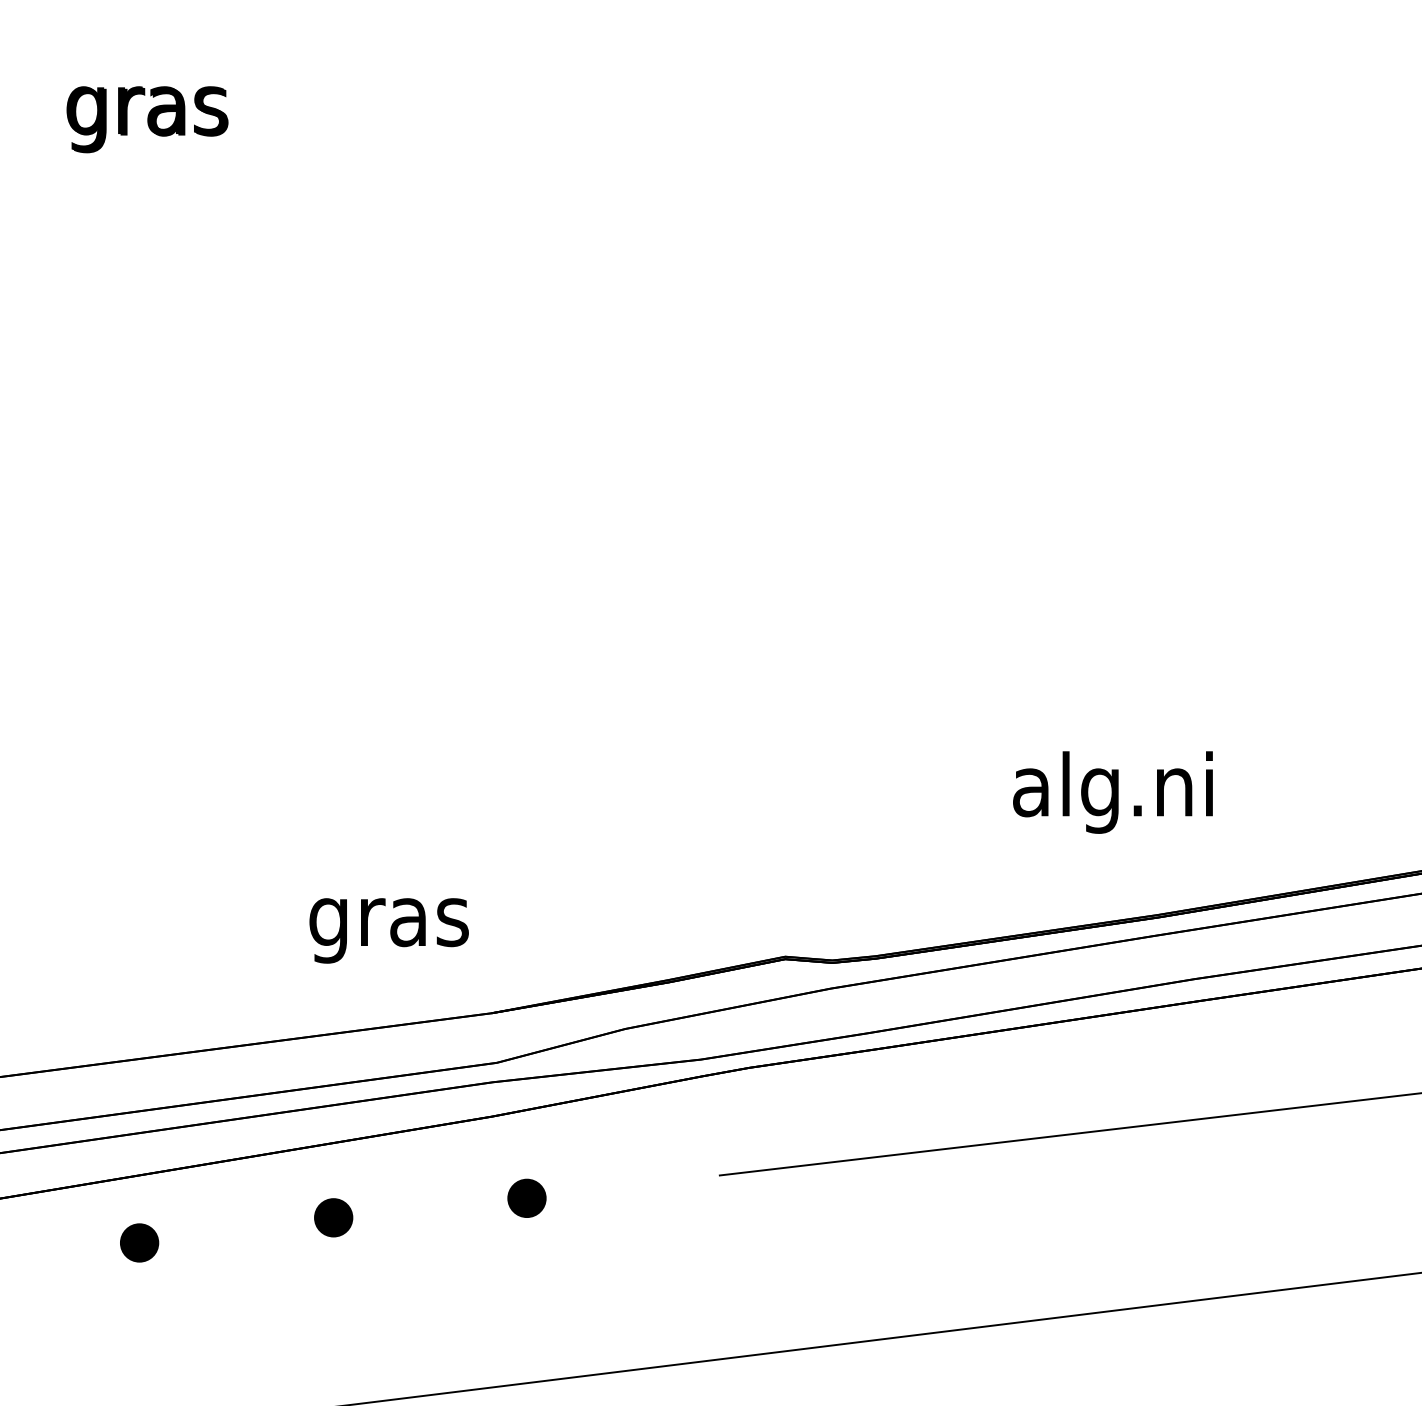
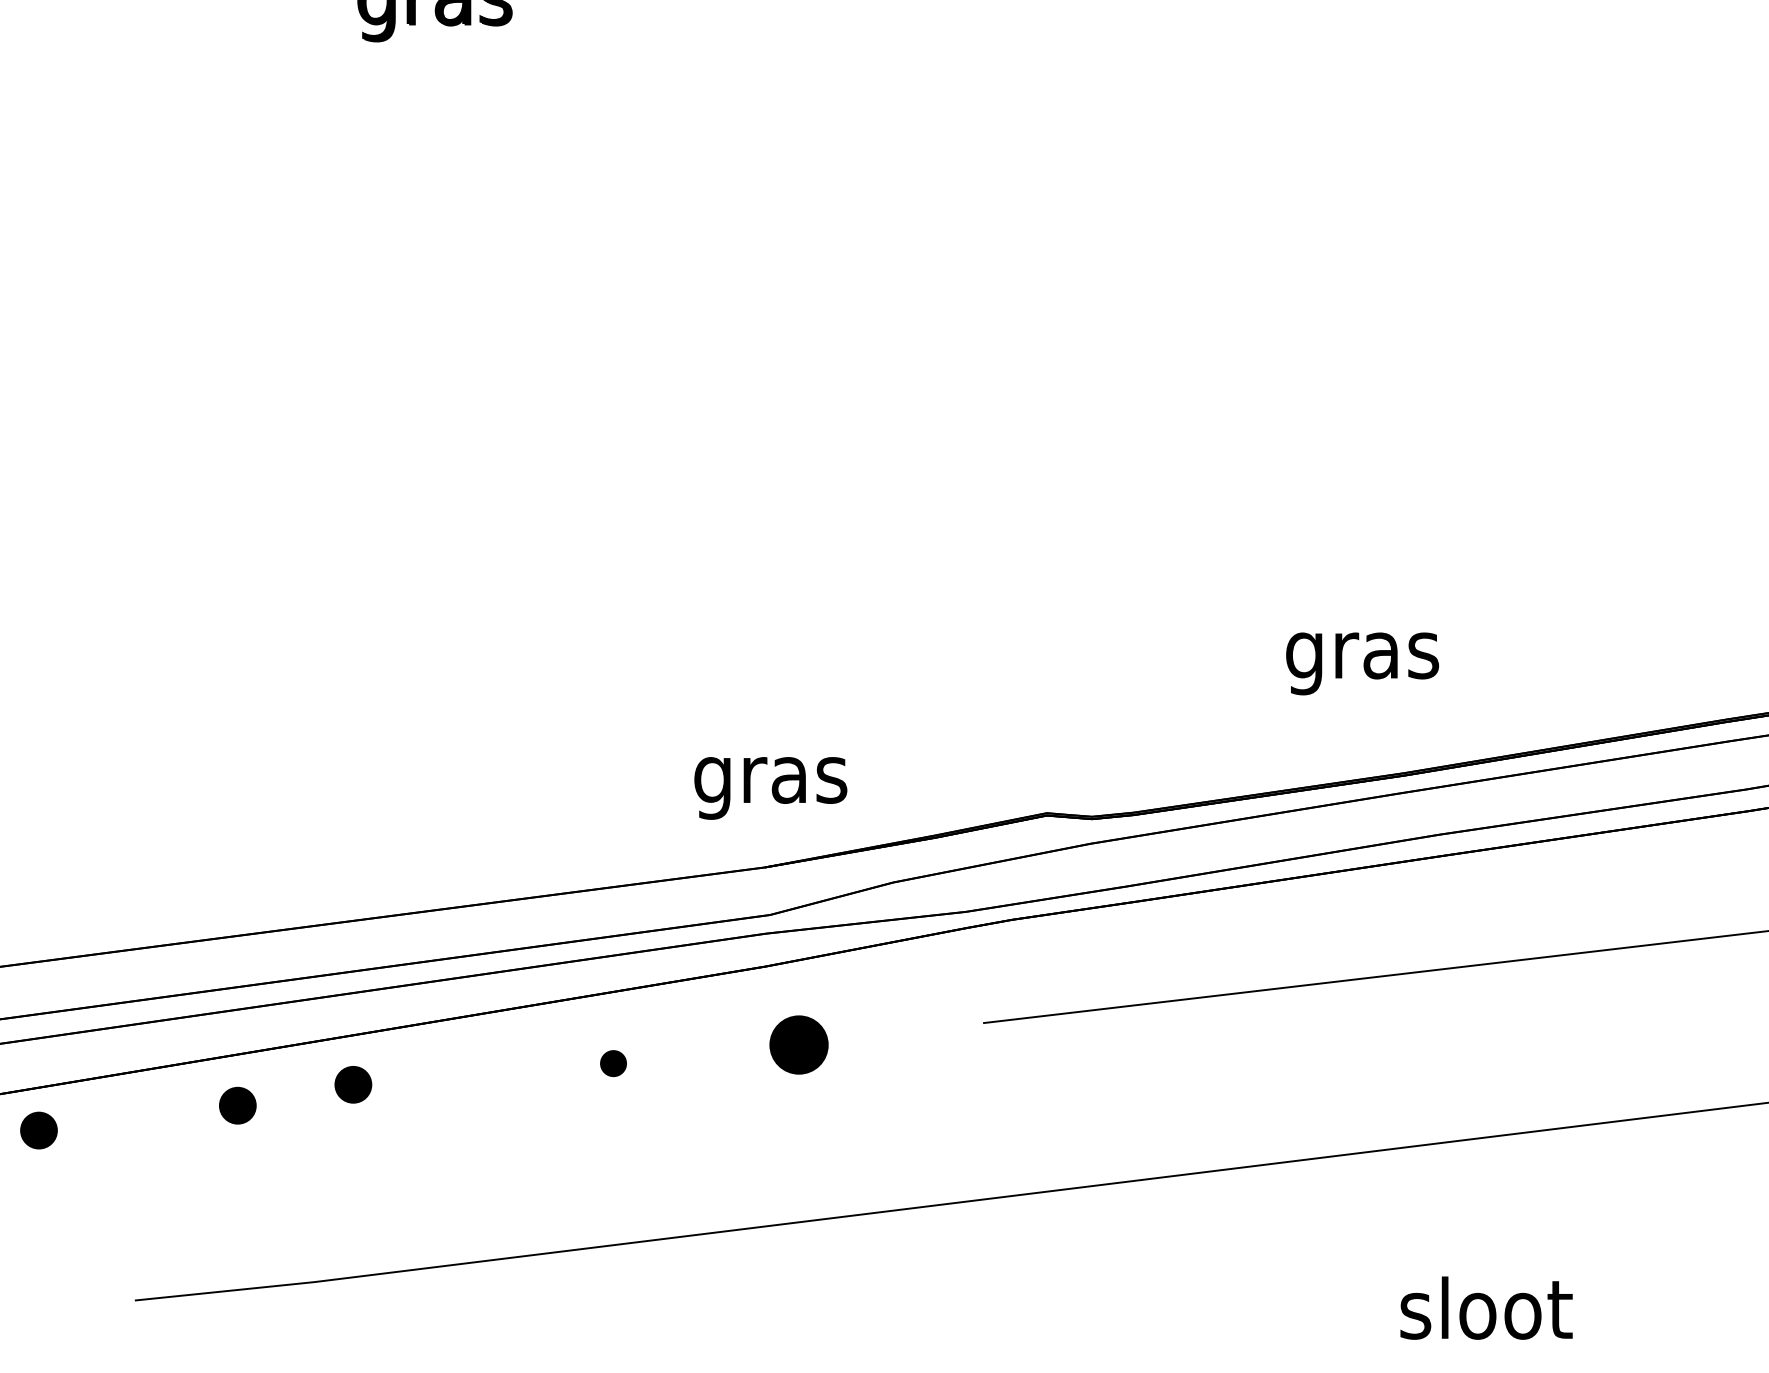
text: (1112, 792) -> (1360, 655), alg.ni -> gras
text: (388, 930) -> (770, 788), moved
part: (526, 1197) -> (798, 1044), size x1.6
part: (333, 1217) -> (613, 1063), size x0.7
part: (139, 1242) -> (353, 1084), moved

